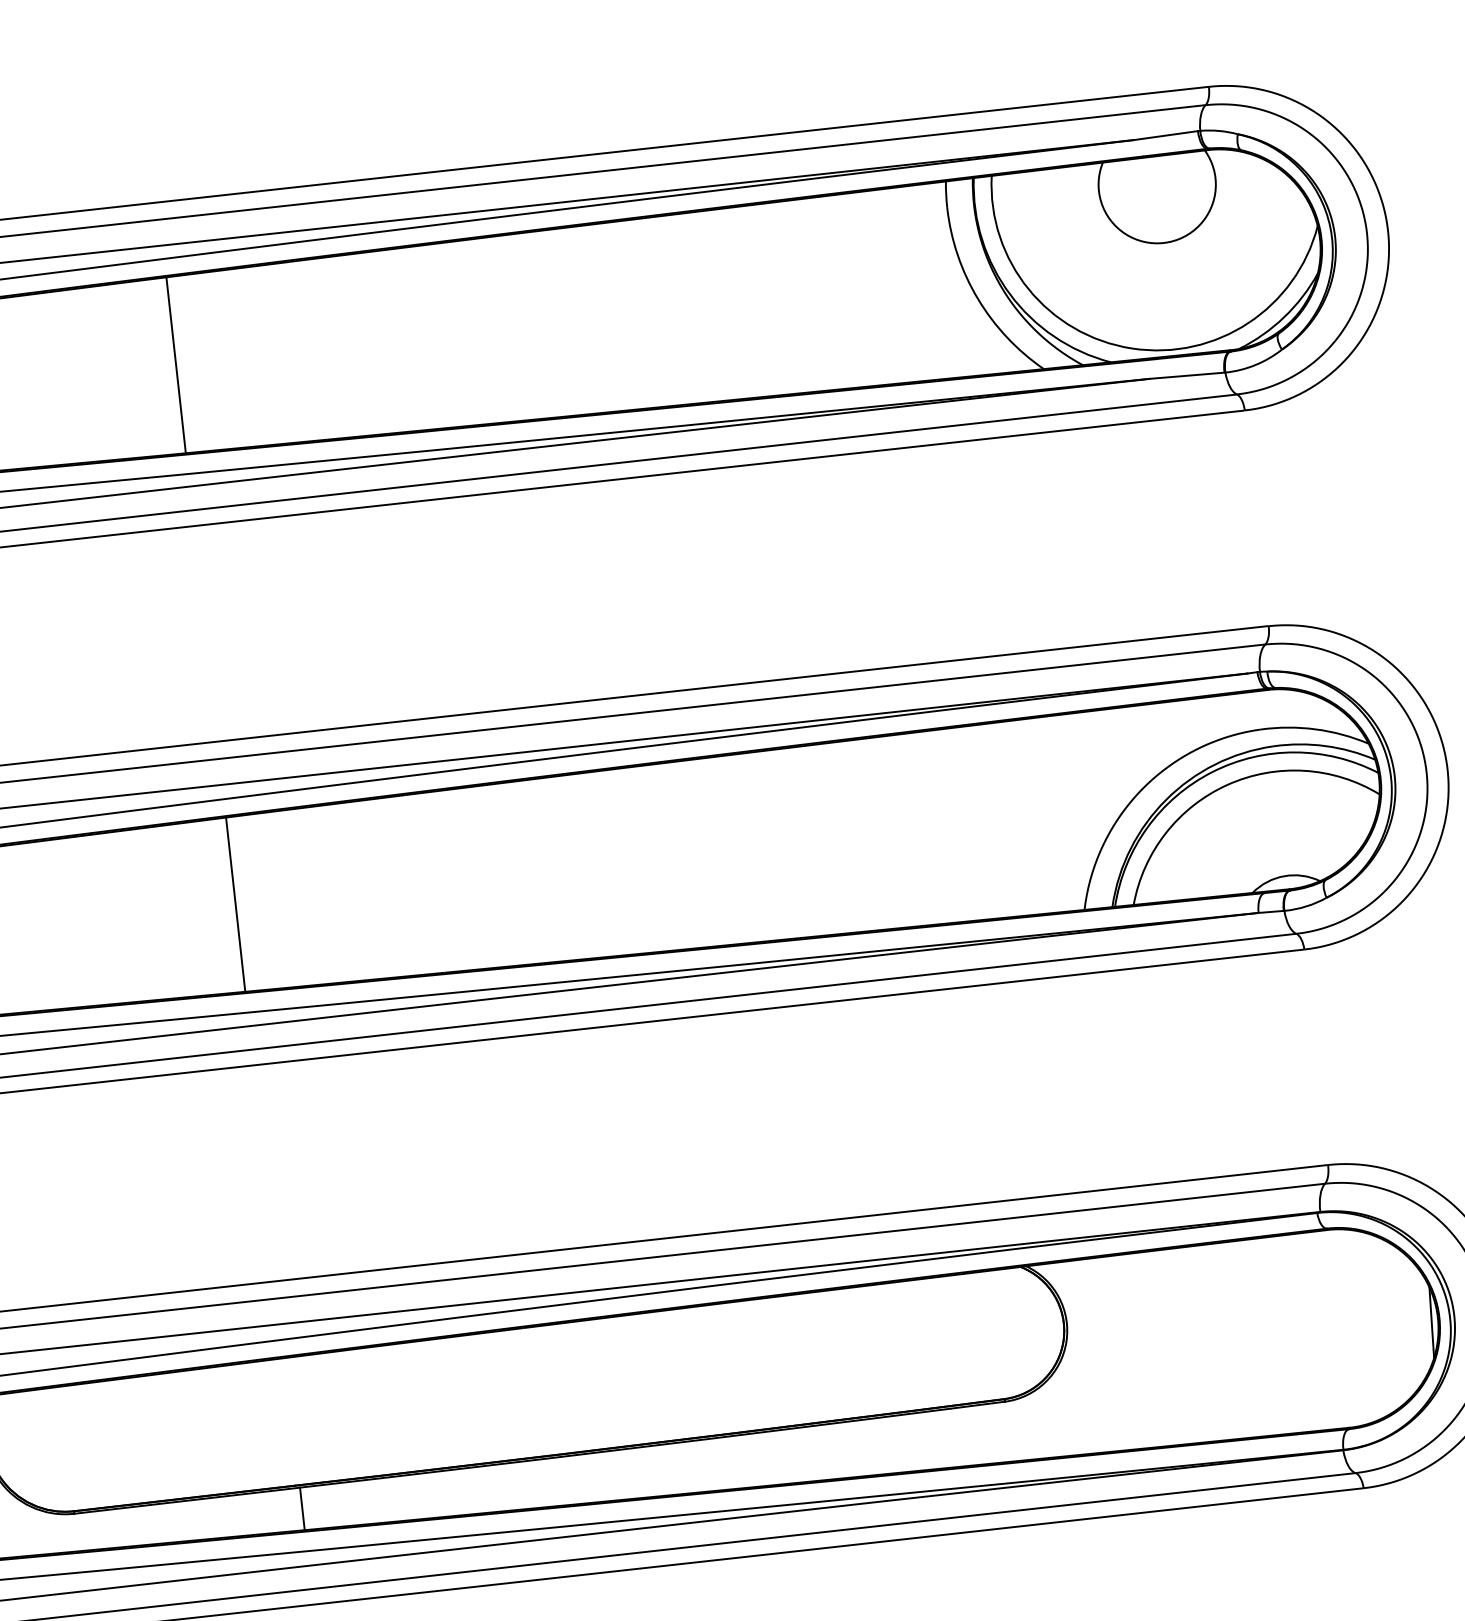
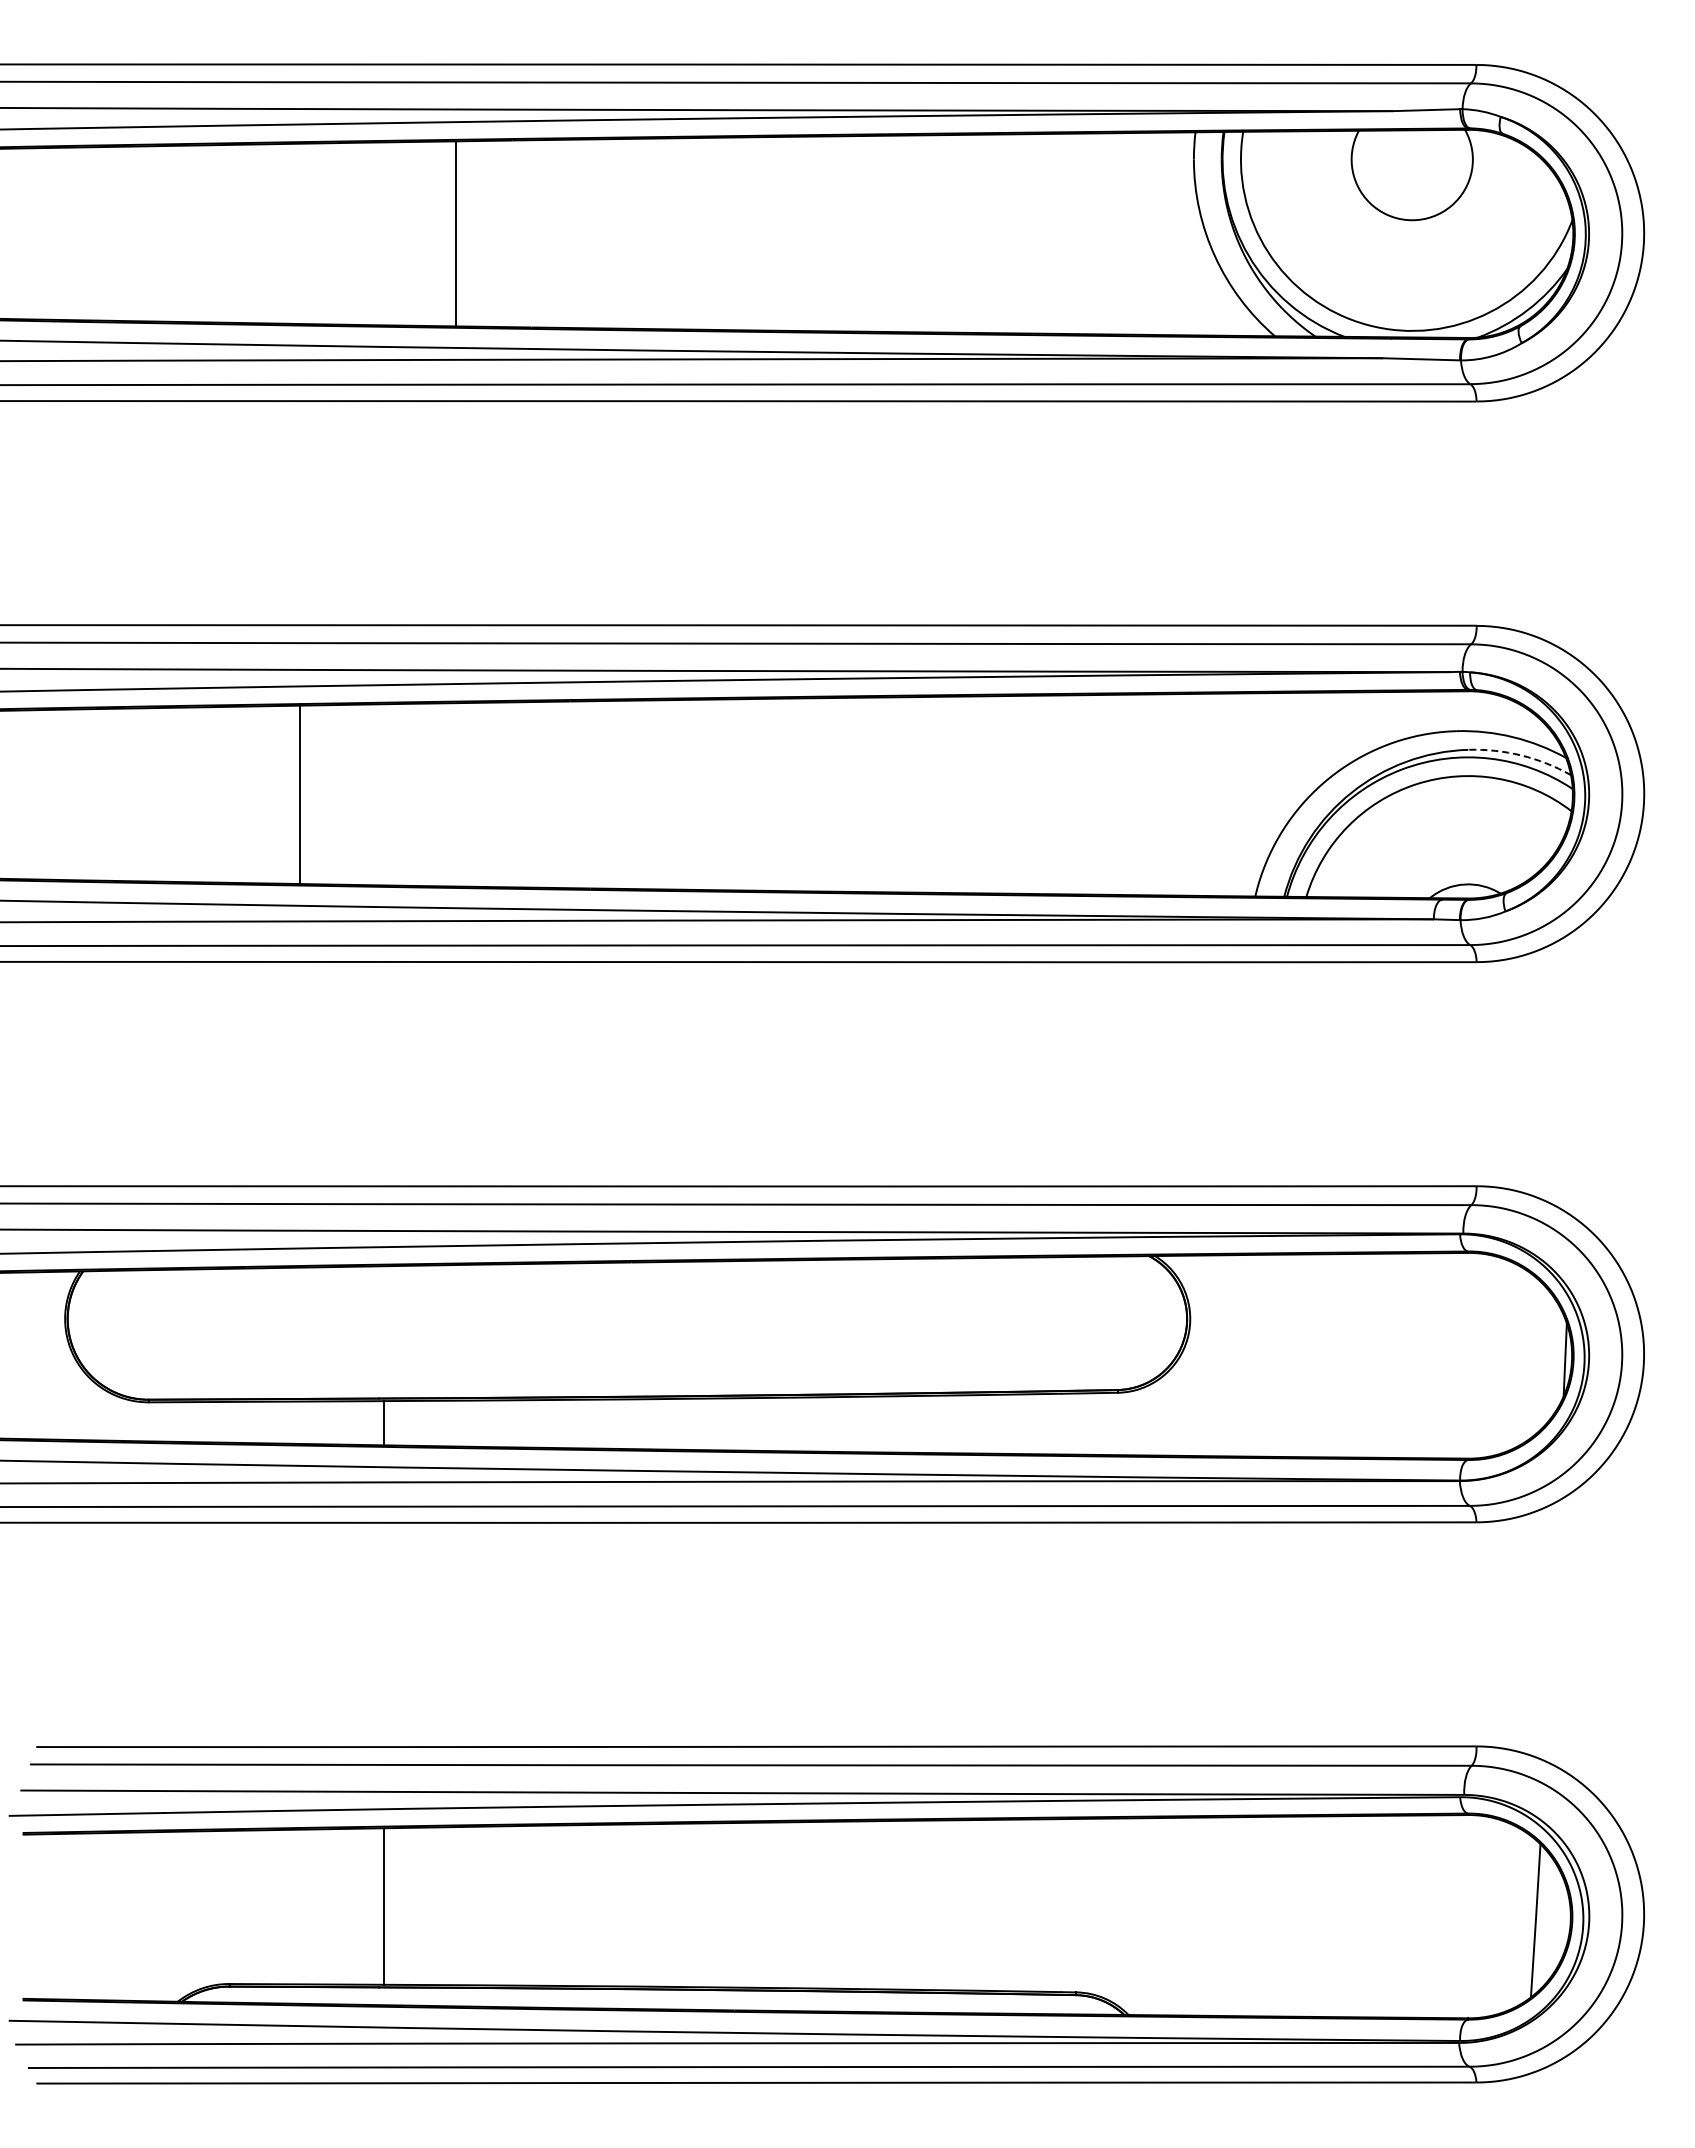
line: (175, 364) -> (455, 233), moved
arc: (1325, 746) -> (1521, 755), solid -> dashed
line: (235, 904) -> (299, 794), moved

